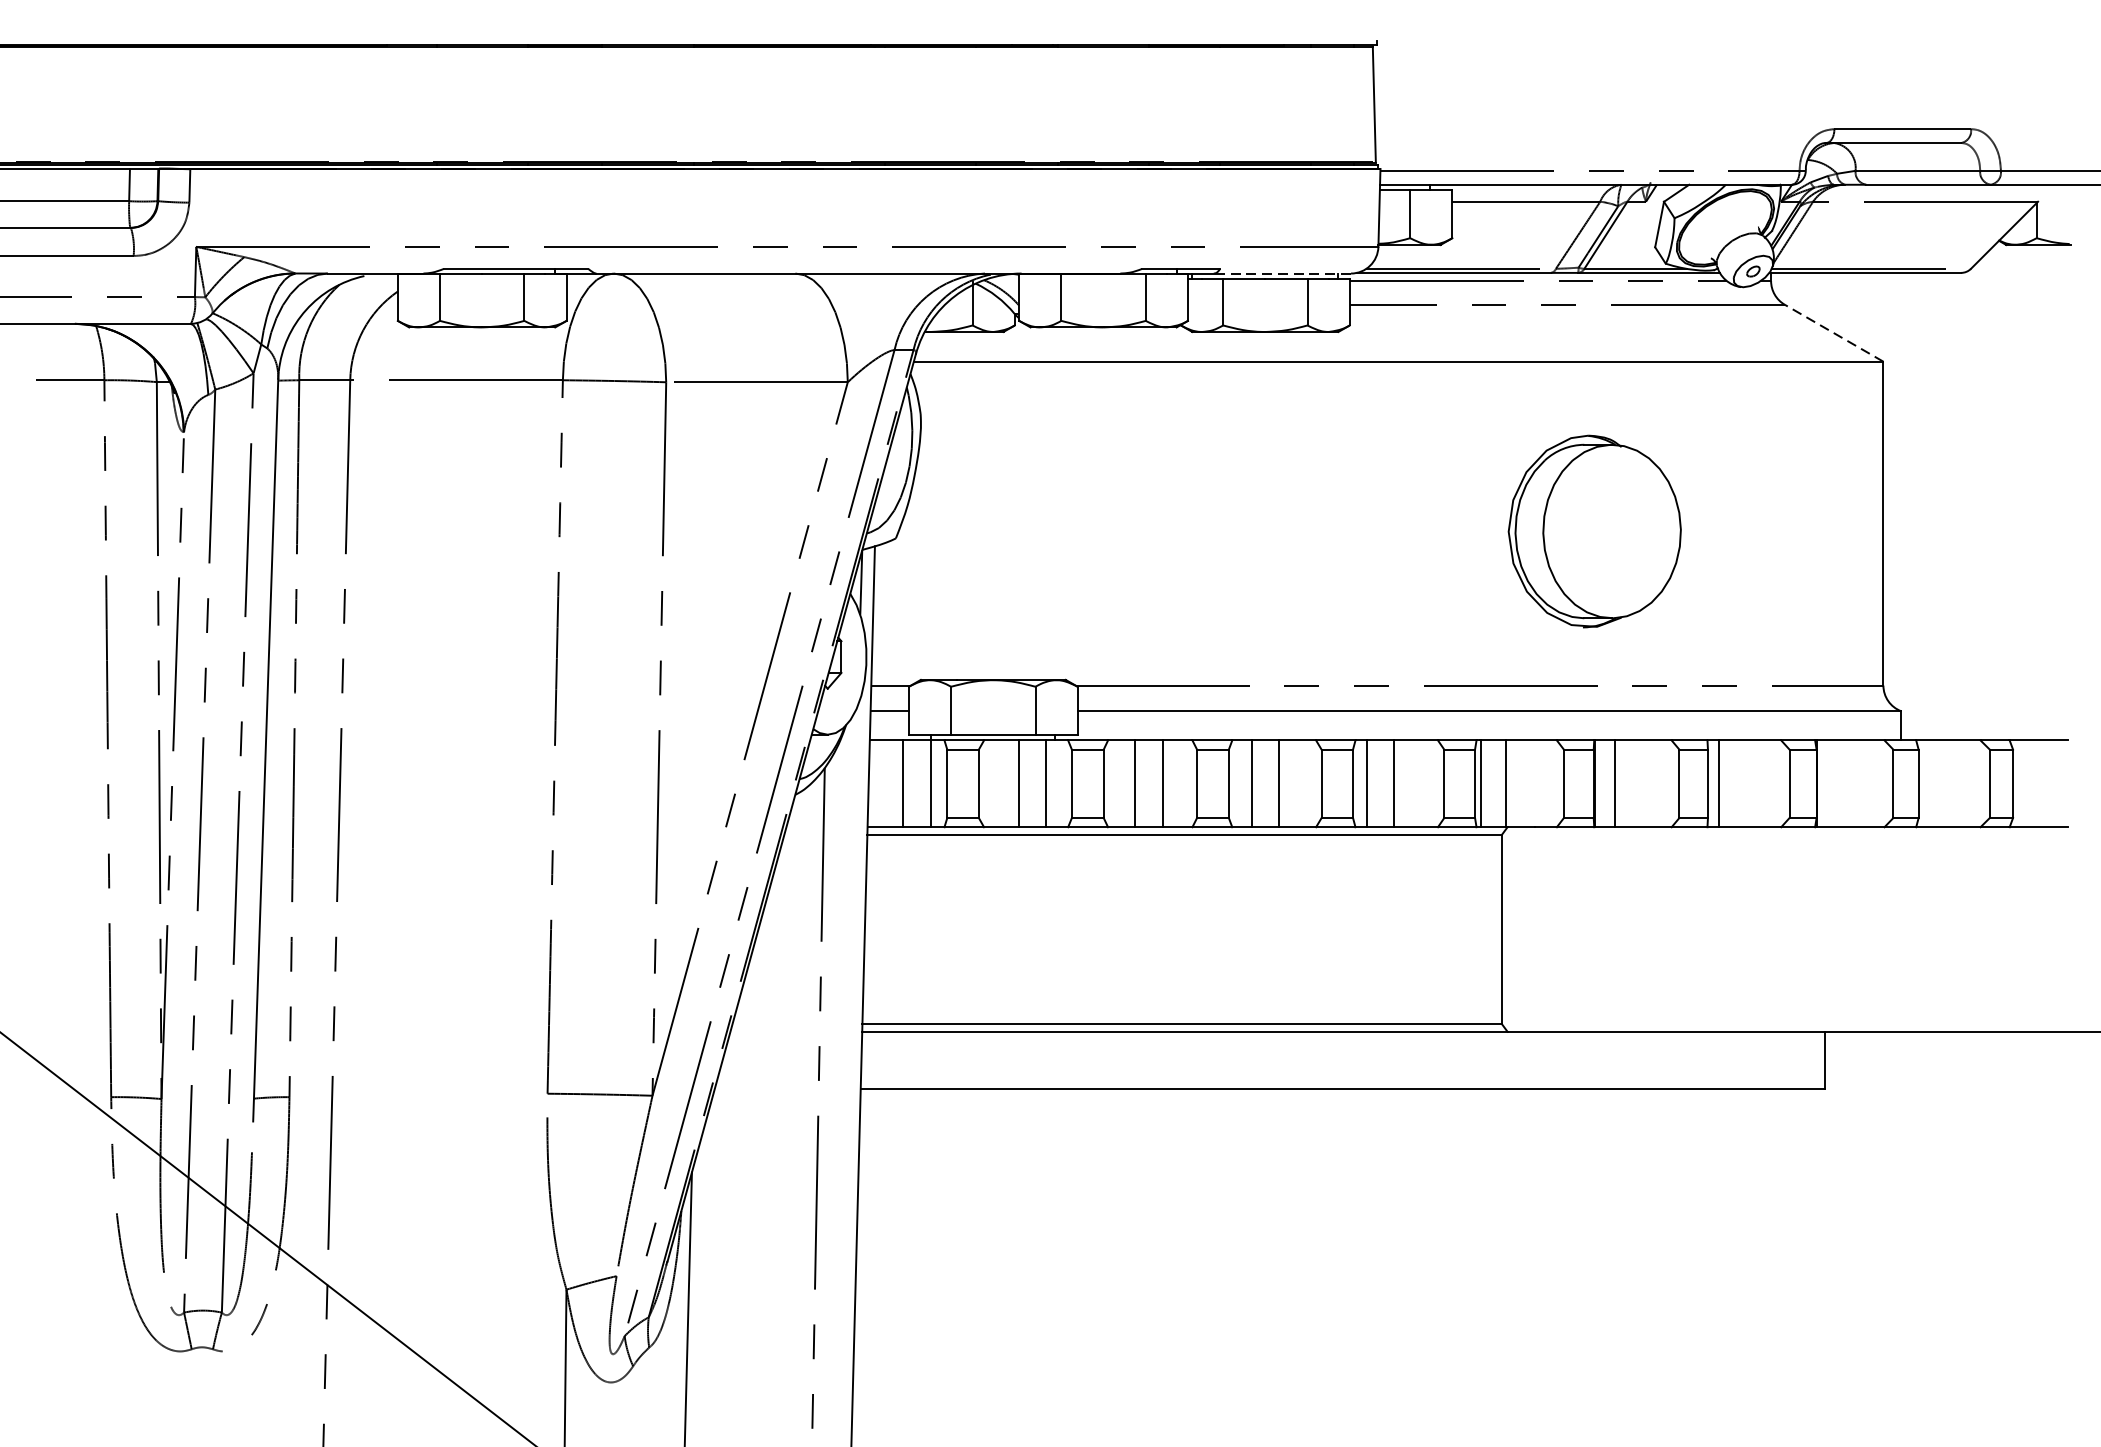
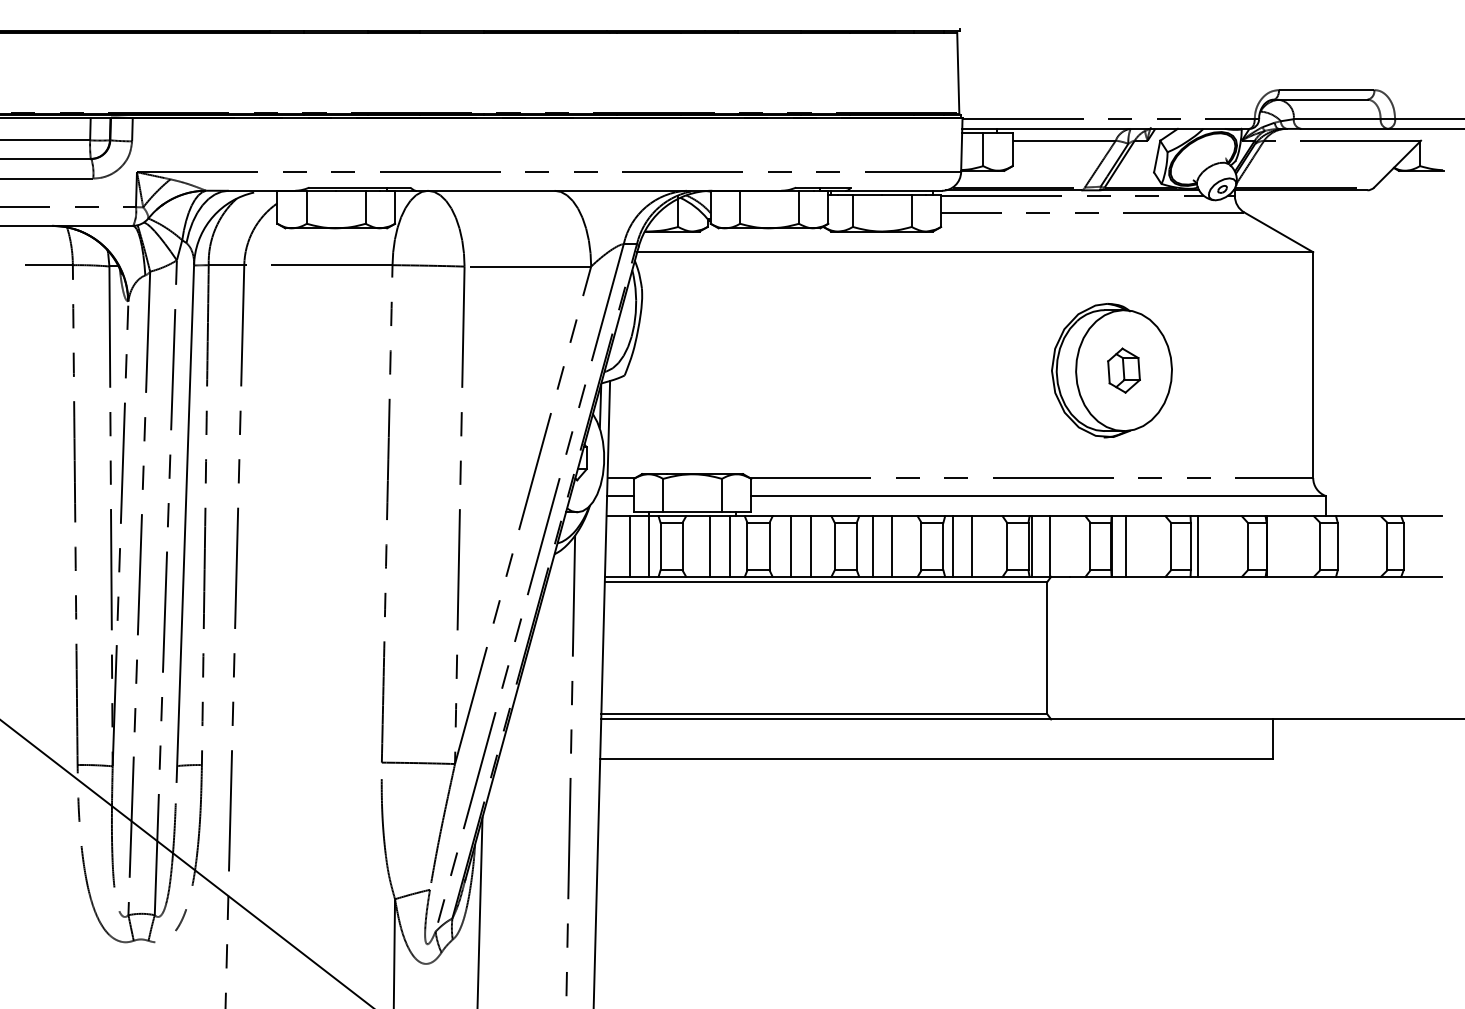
line: (1282, 273) -> (894, 190), dashed -> solid
line: (1833, 333) -> (1278, 232), dashed -> solid
part: (1611, 531) -> (1123, 370), added

